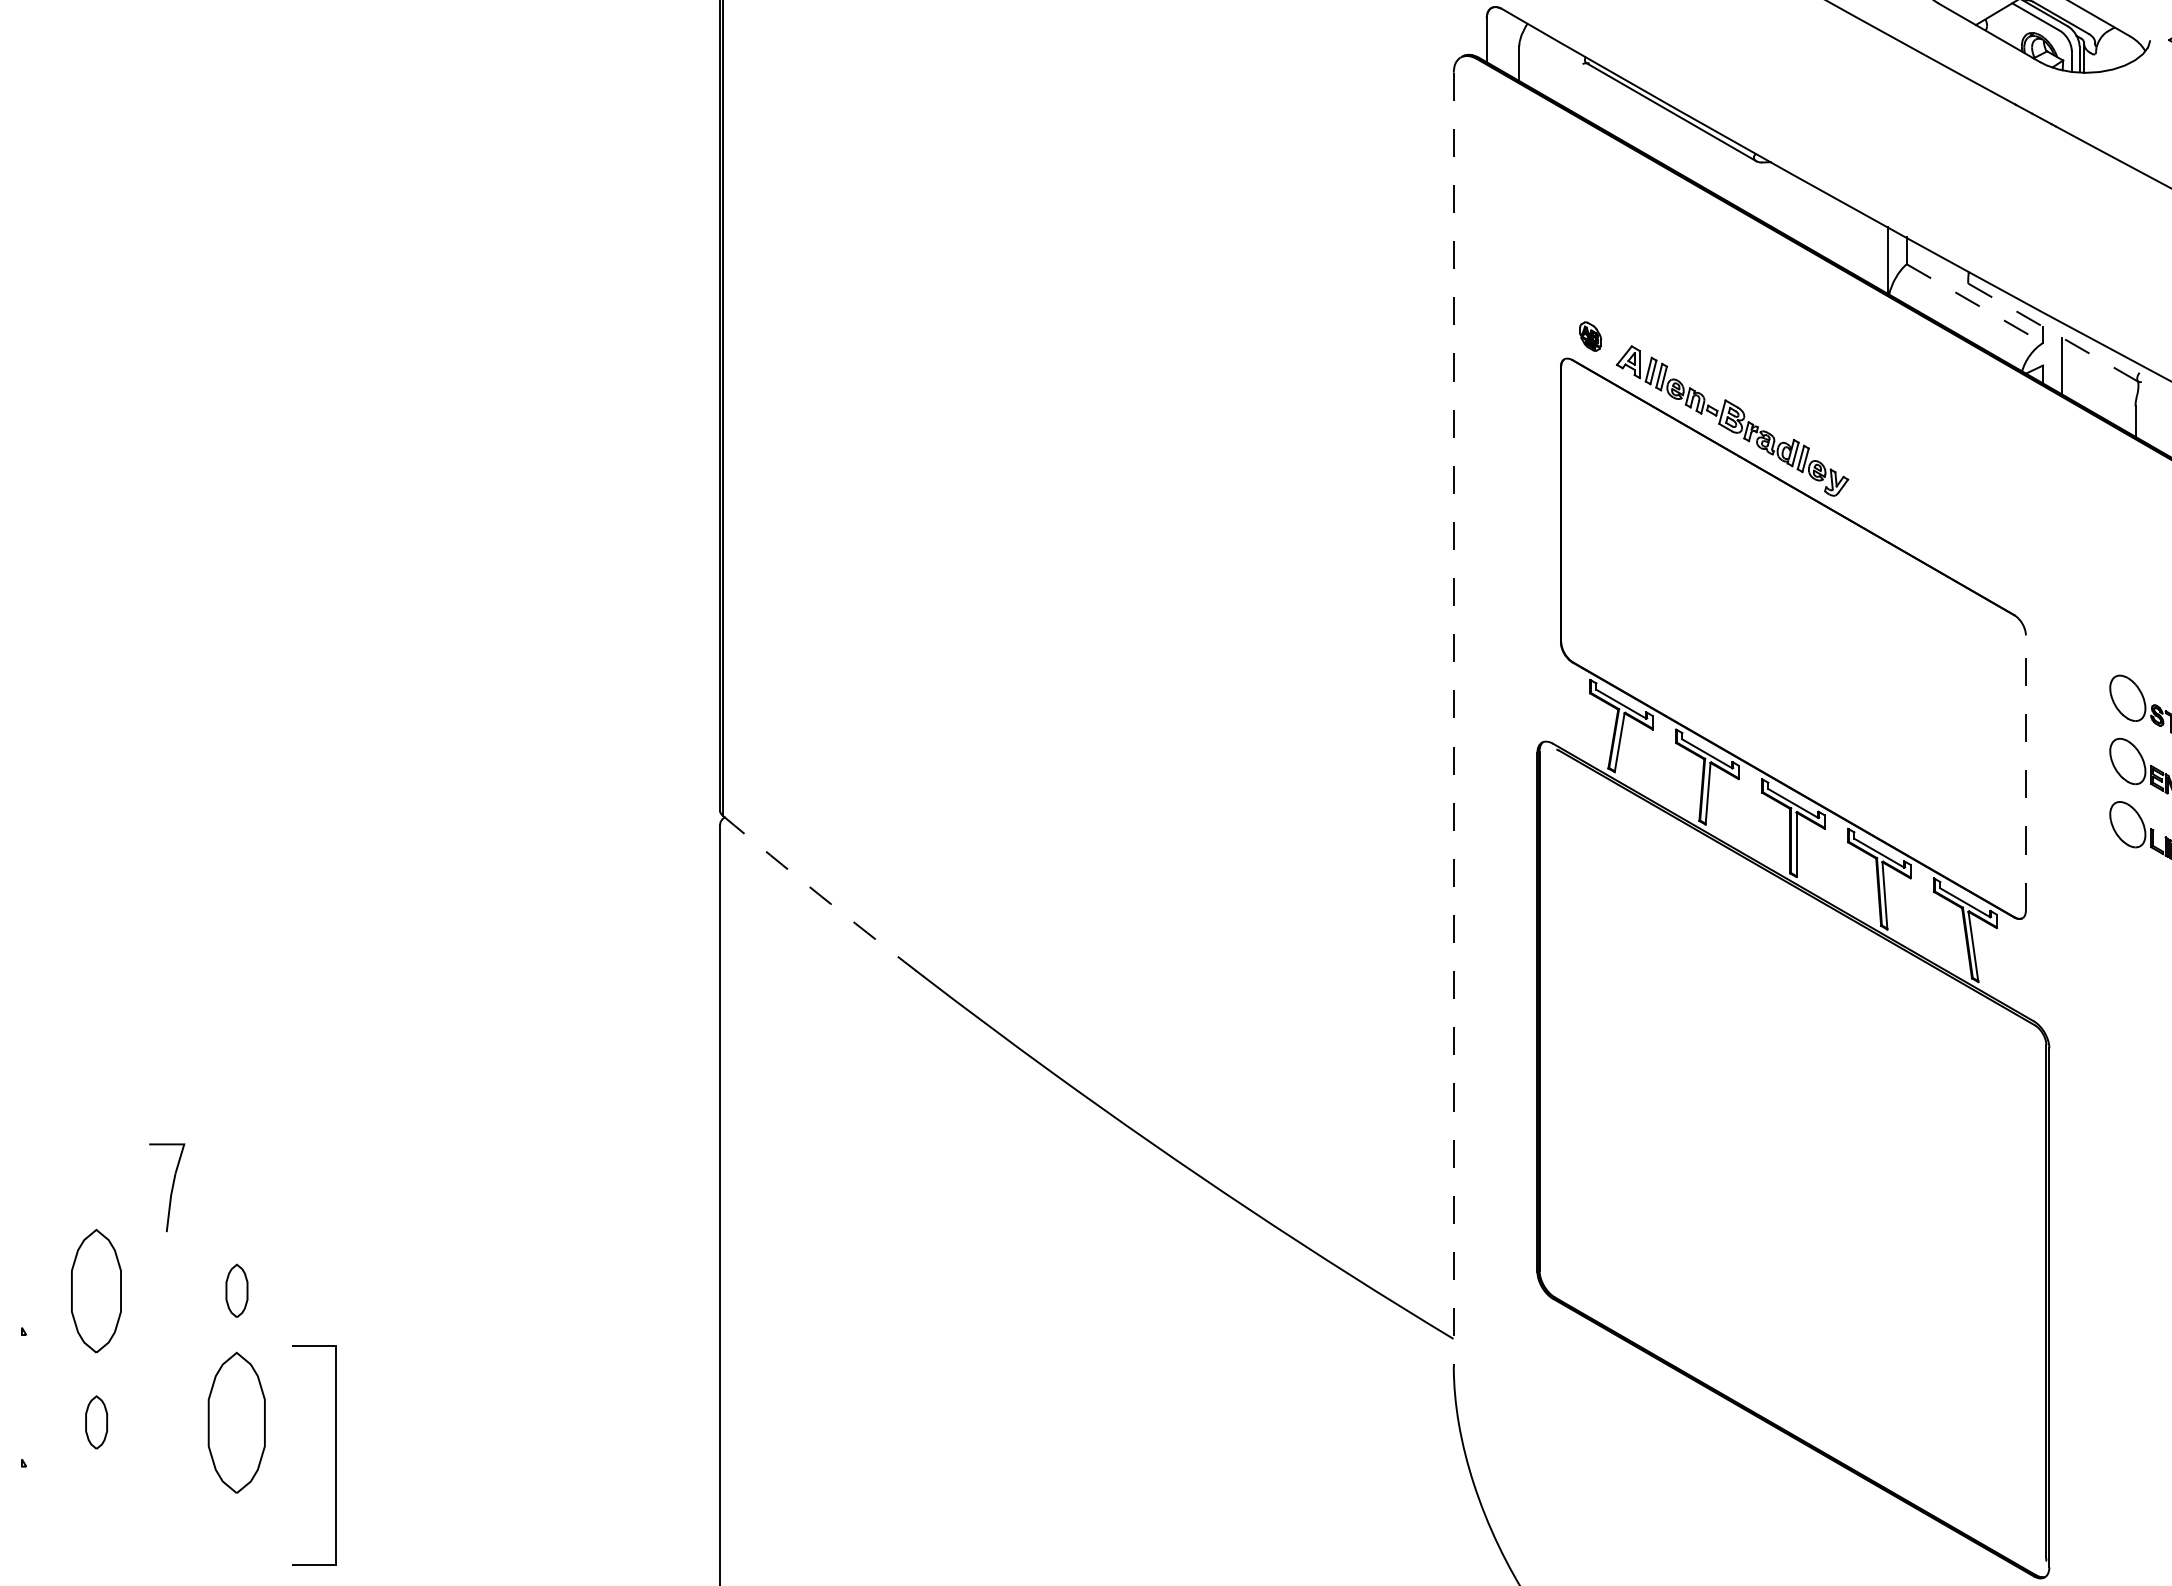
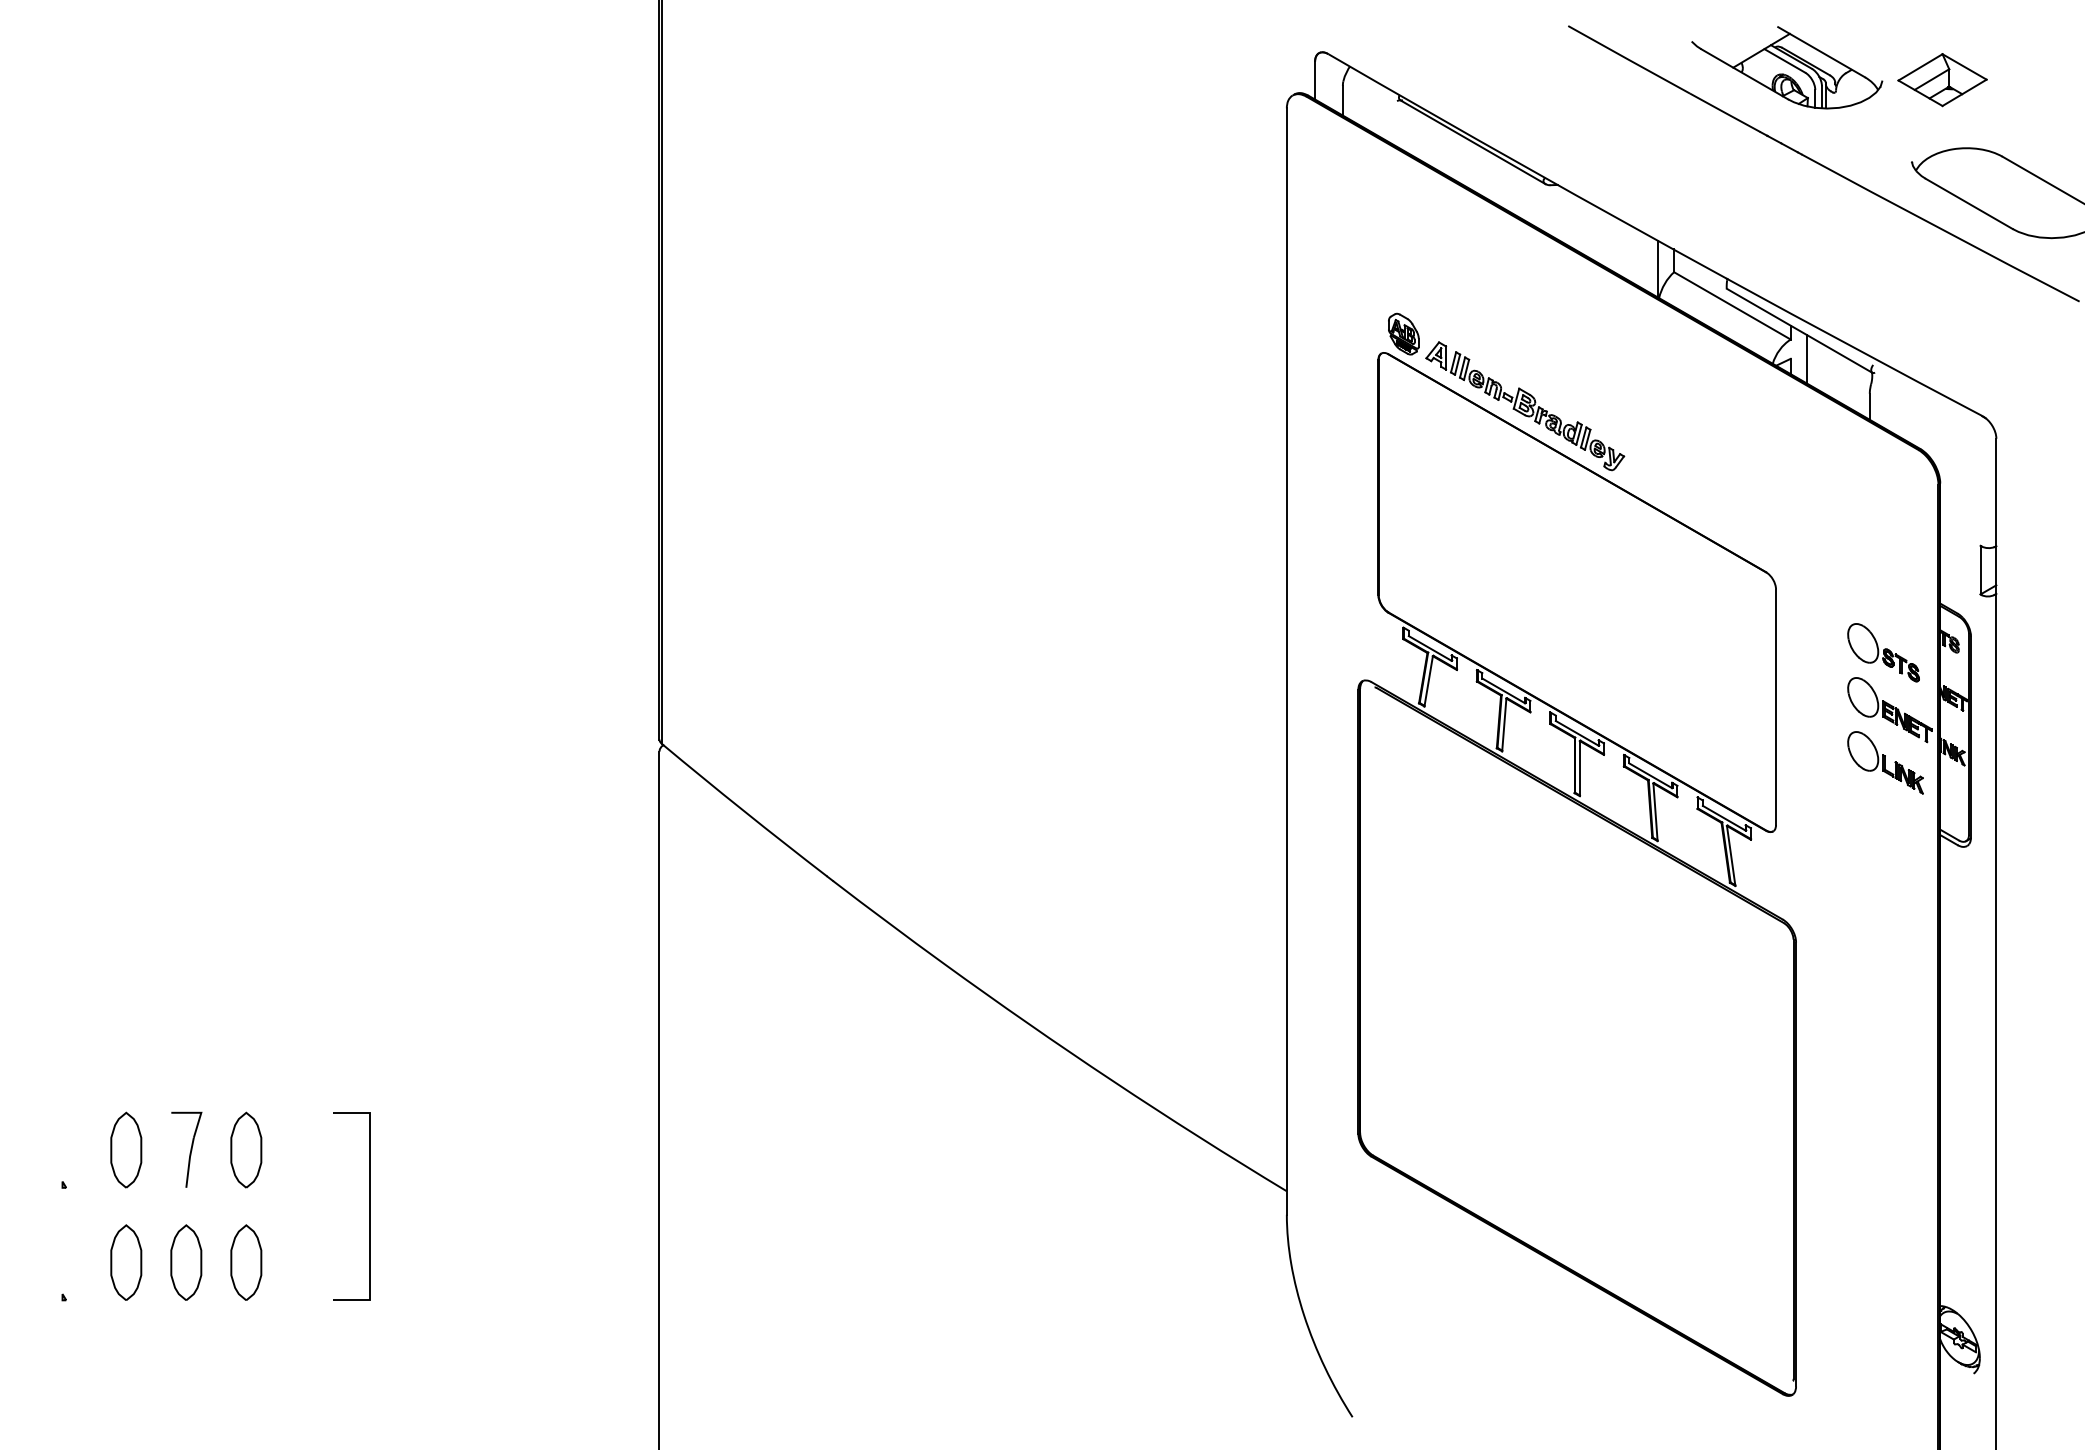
line: (1974, 304) -> (1732, 306), dashed -> solid
line: (2053, 332) -> (1799, 330), dashed -> solid
part: (1590, 335) -> (1403, 333), size x1.67
line: (1453, 720) -> (1286, 662), dashed -> solid
line: (2026, 773) -> (1776, 707), dashed -> solid
arc: (818, 894) -> (743, 811), dashed -> solid
part: (166, 1187) -> (186, 1149), moved
part: (96, 1290) -> (126, 1149), size x0.71
part: (237, 1290) -> (246, 1149), size x1.67
part: (96, 1422) -> (126, 1262), size x1.67
part: (166, 1422) -> (186, 1262), added
part: (237, 1422) -> (246, 1262), size x0.62
line: (335, 1455) -> (369, 1206), moved

